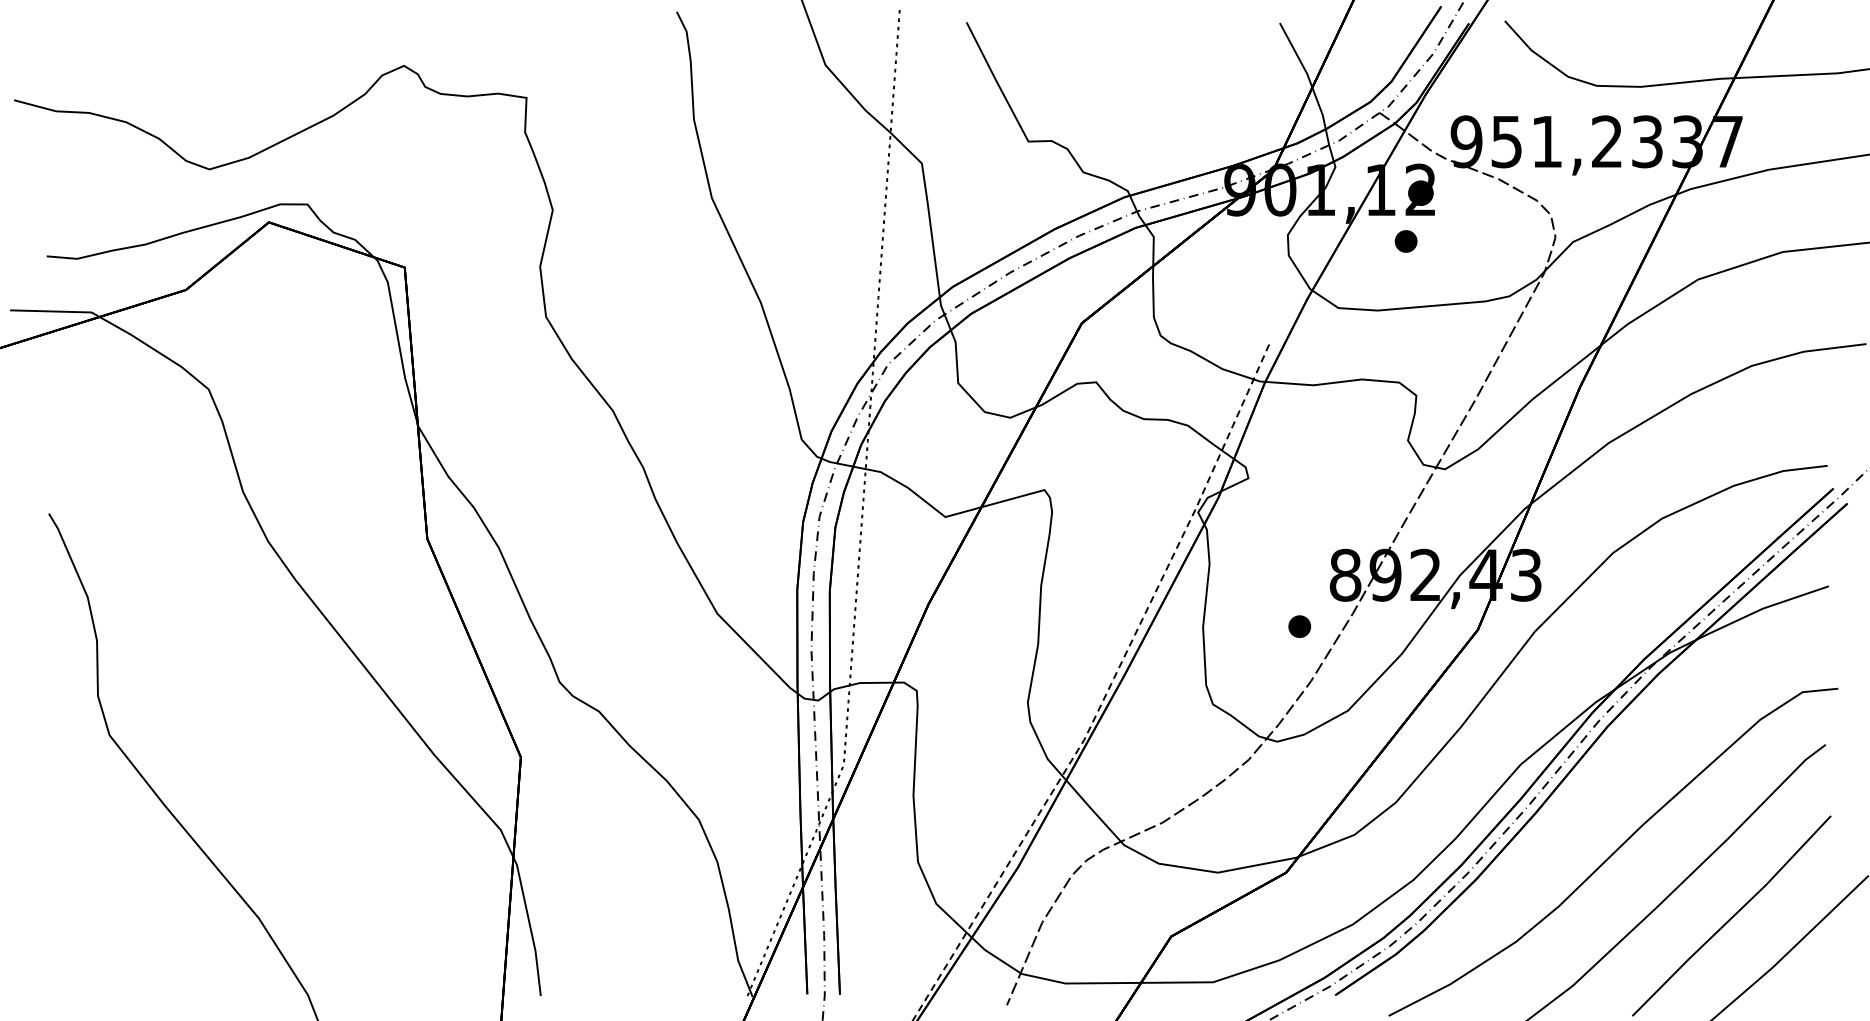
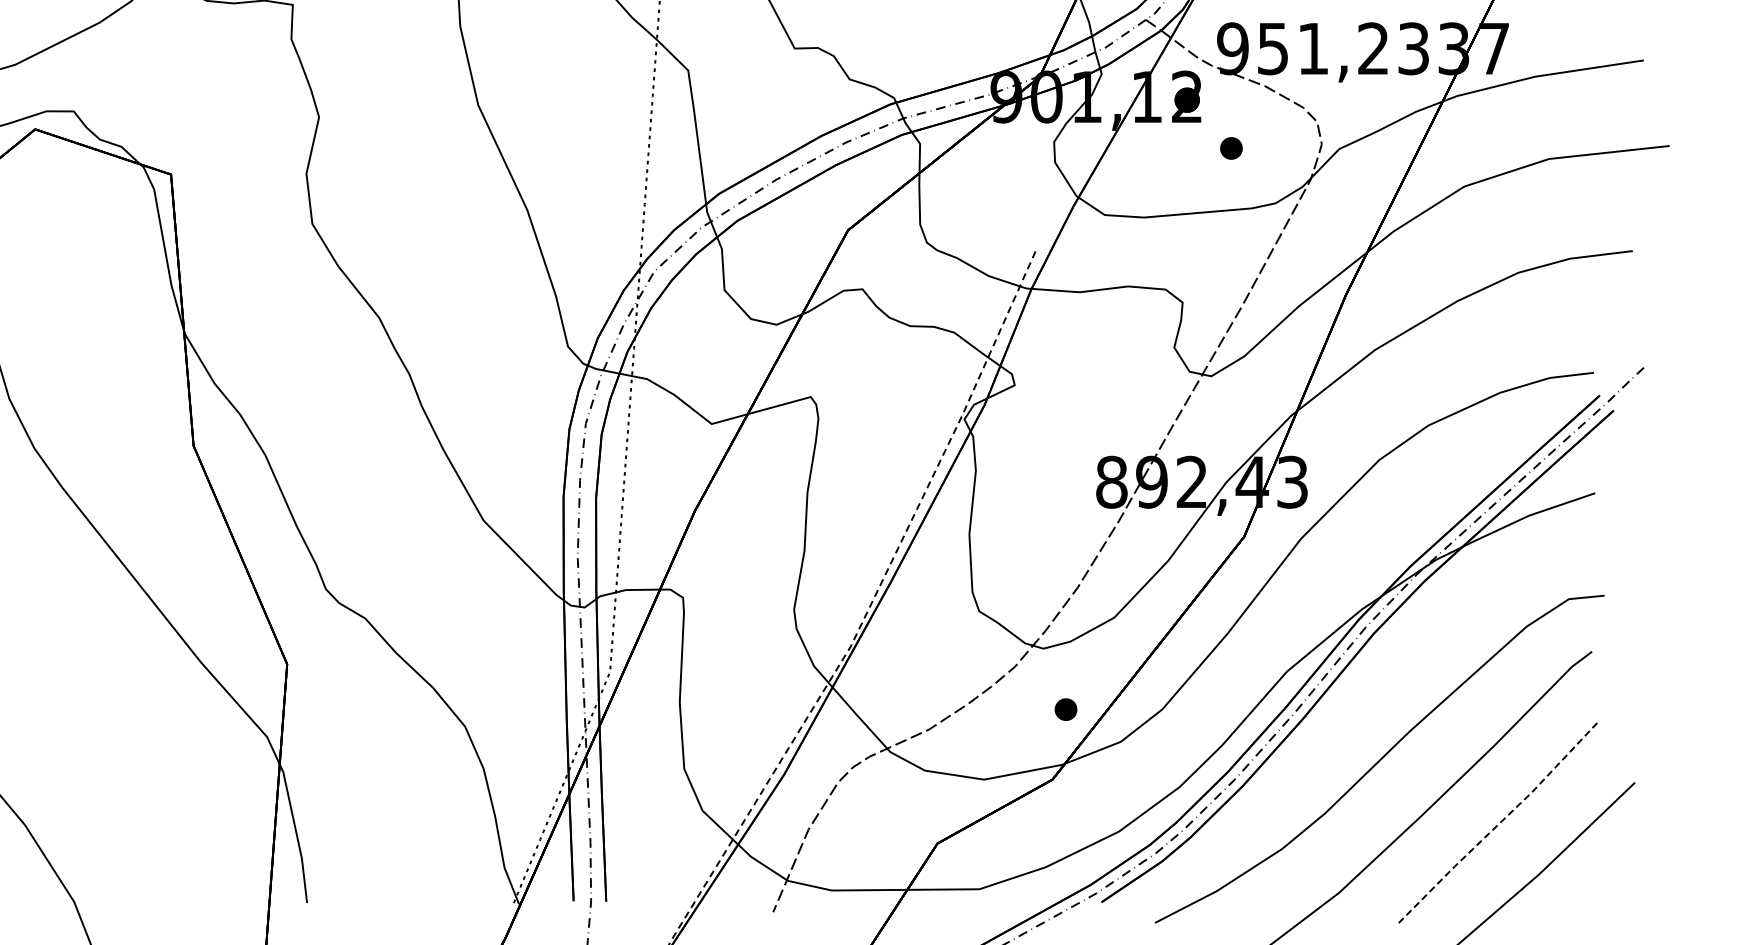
part: (1405, 241) -> (1230, 148), moved
part: (1299, 626) -> (1065, 709), moved
line: (1732, 916) -> (1498, 823), solid -> dashed

